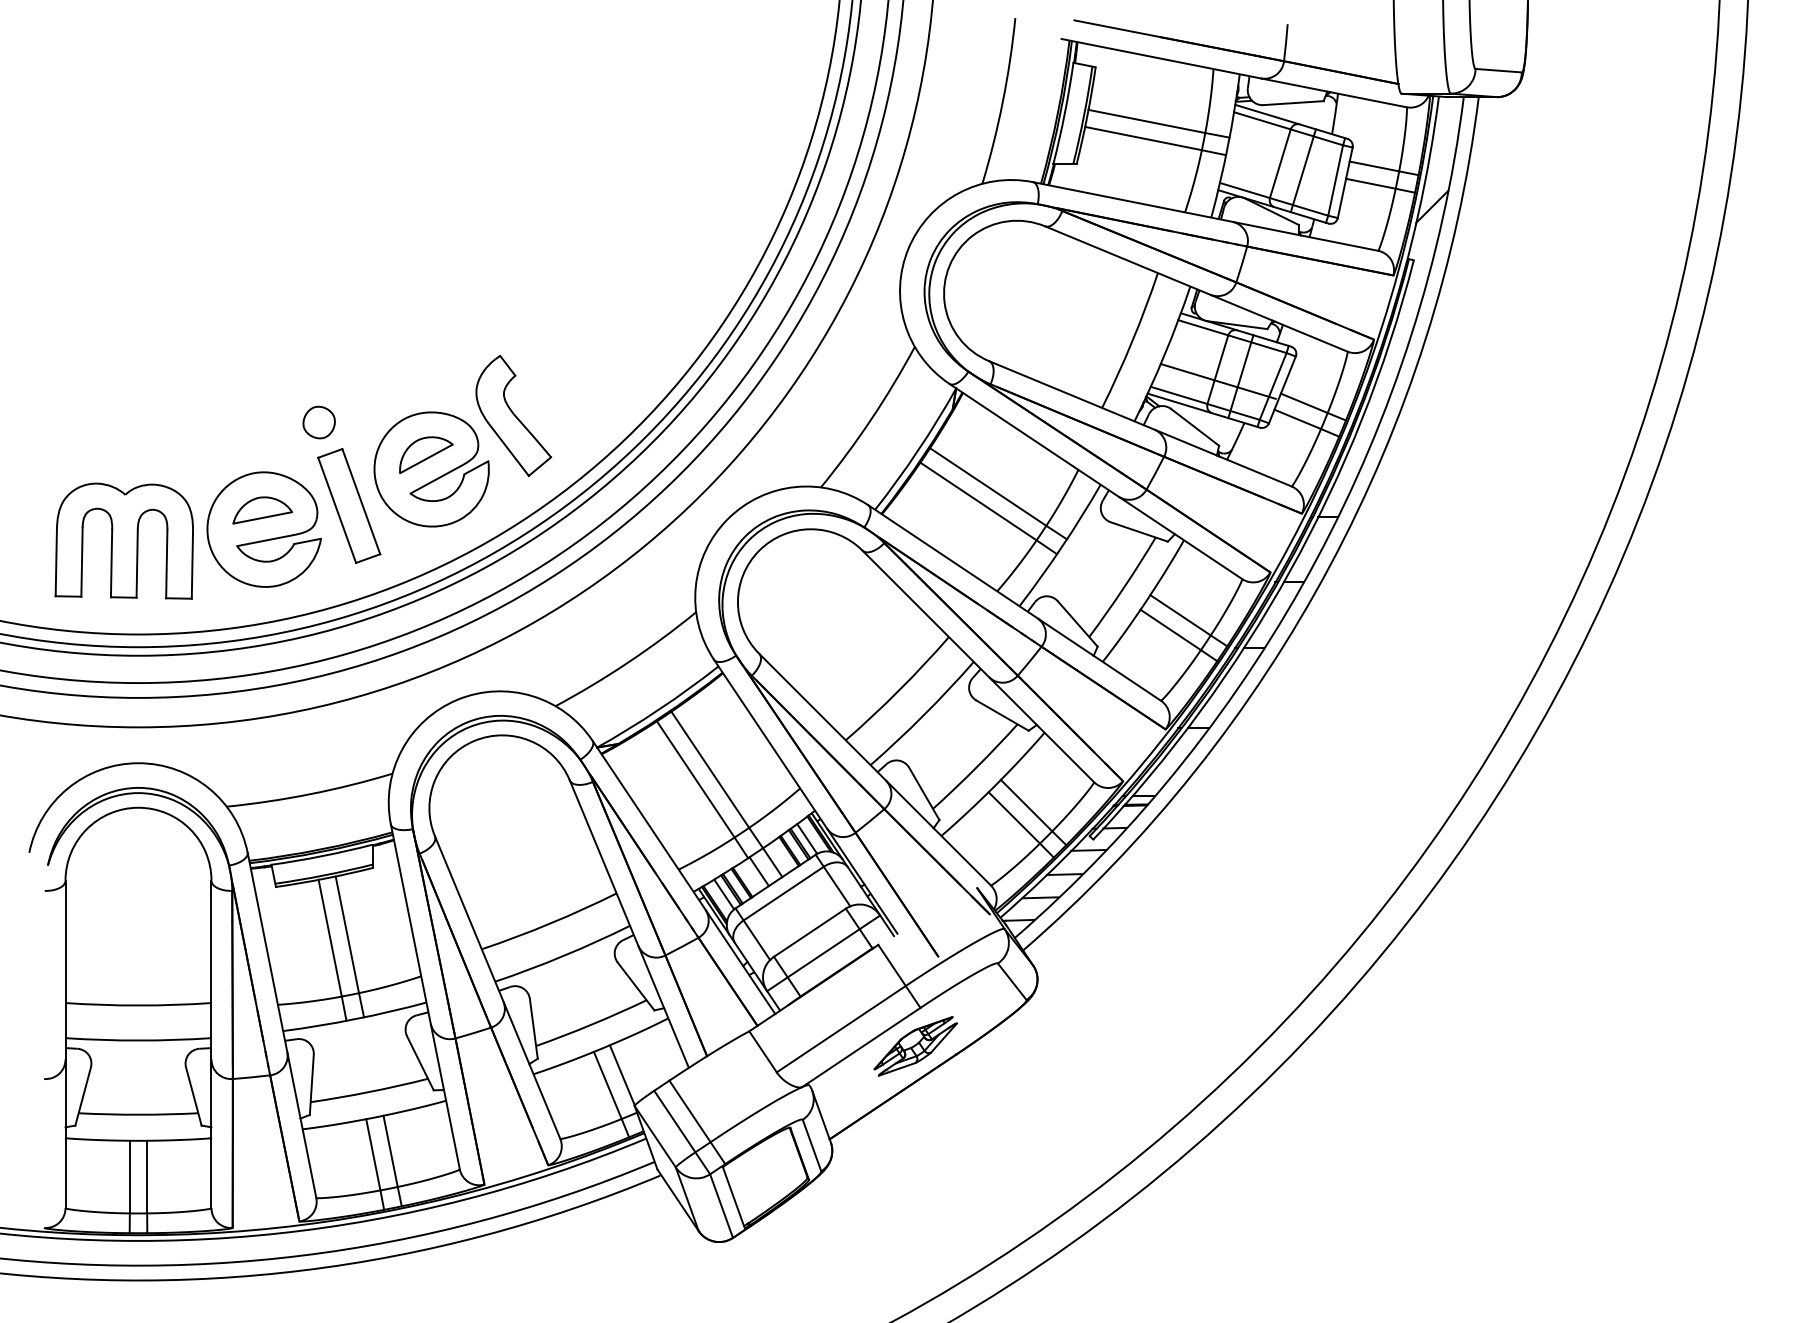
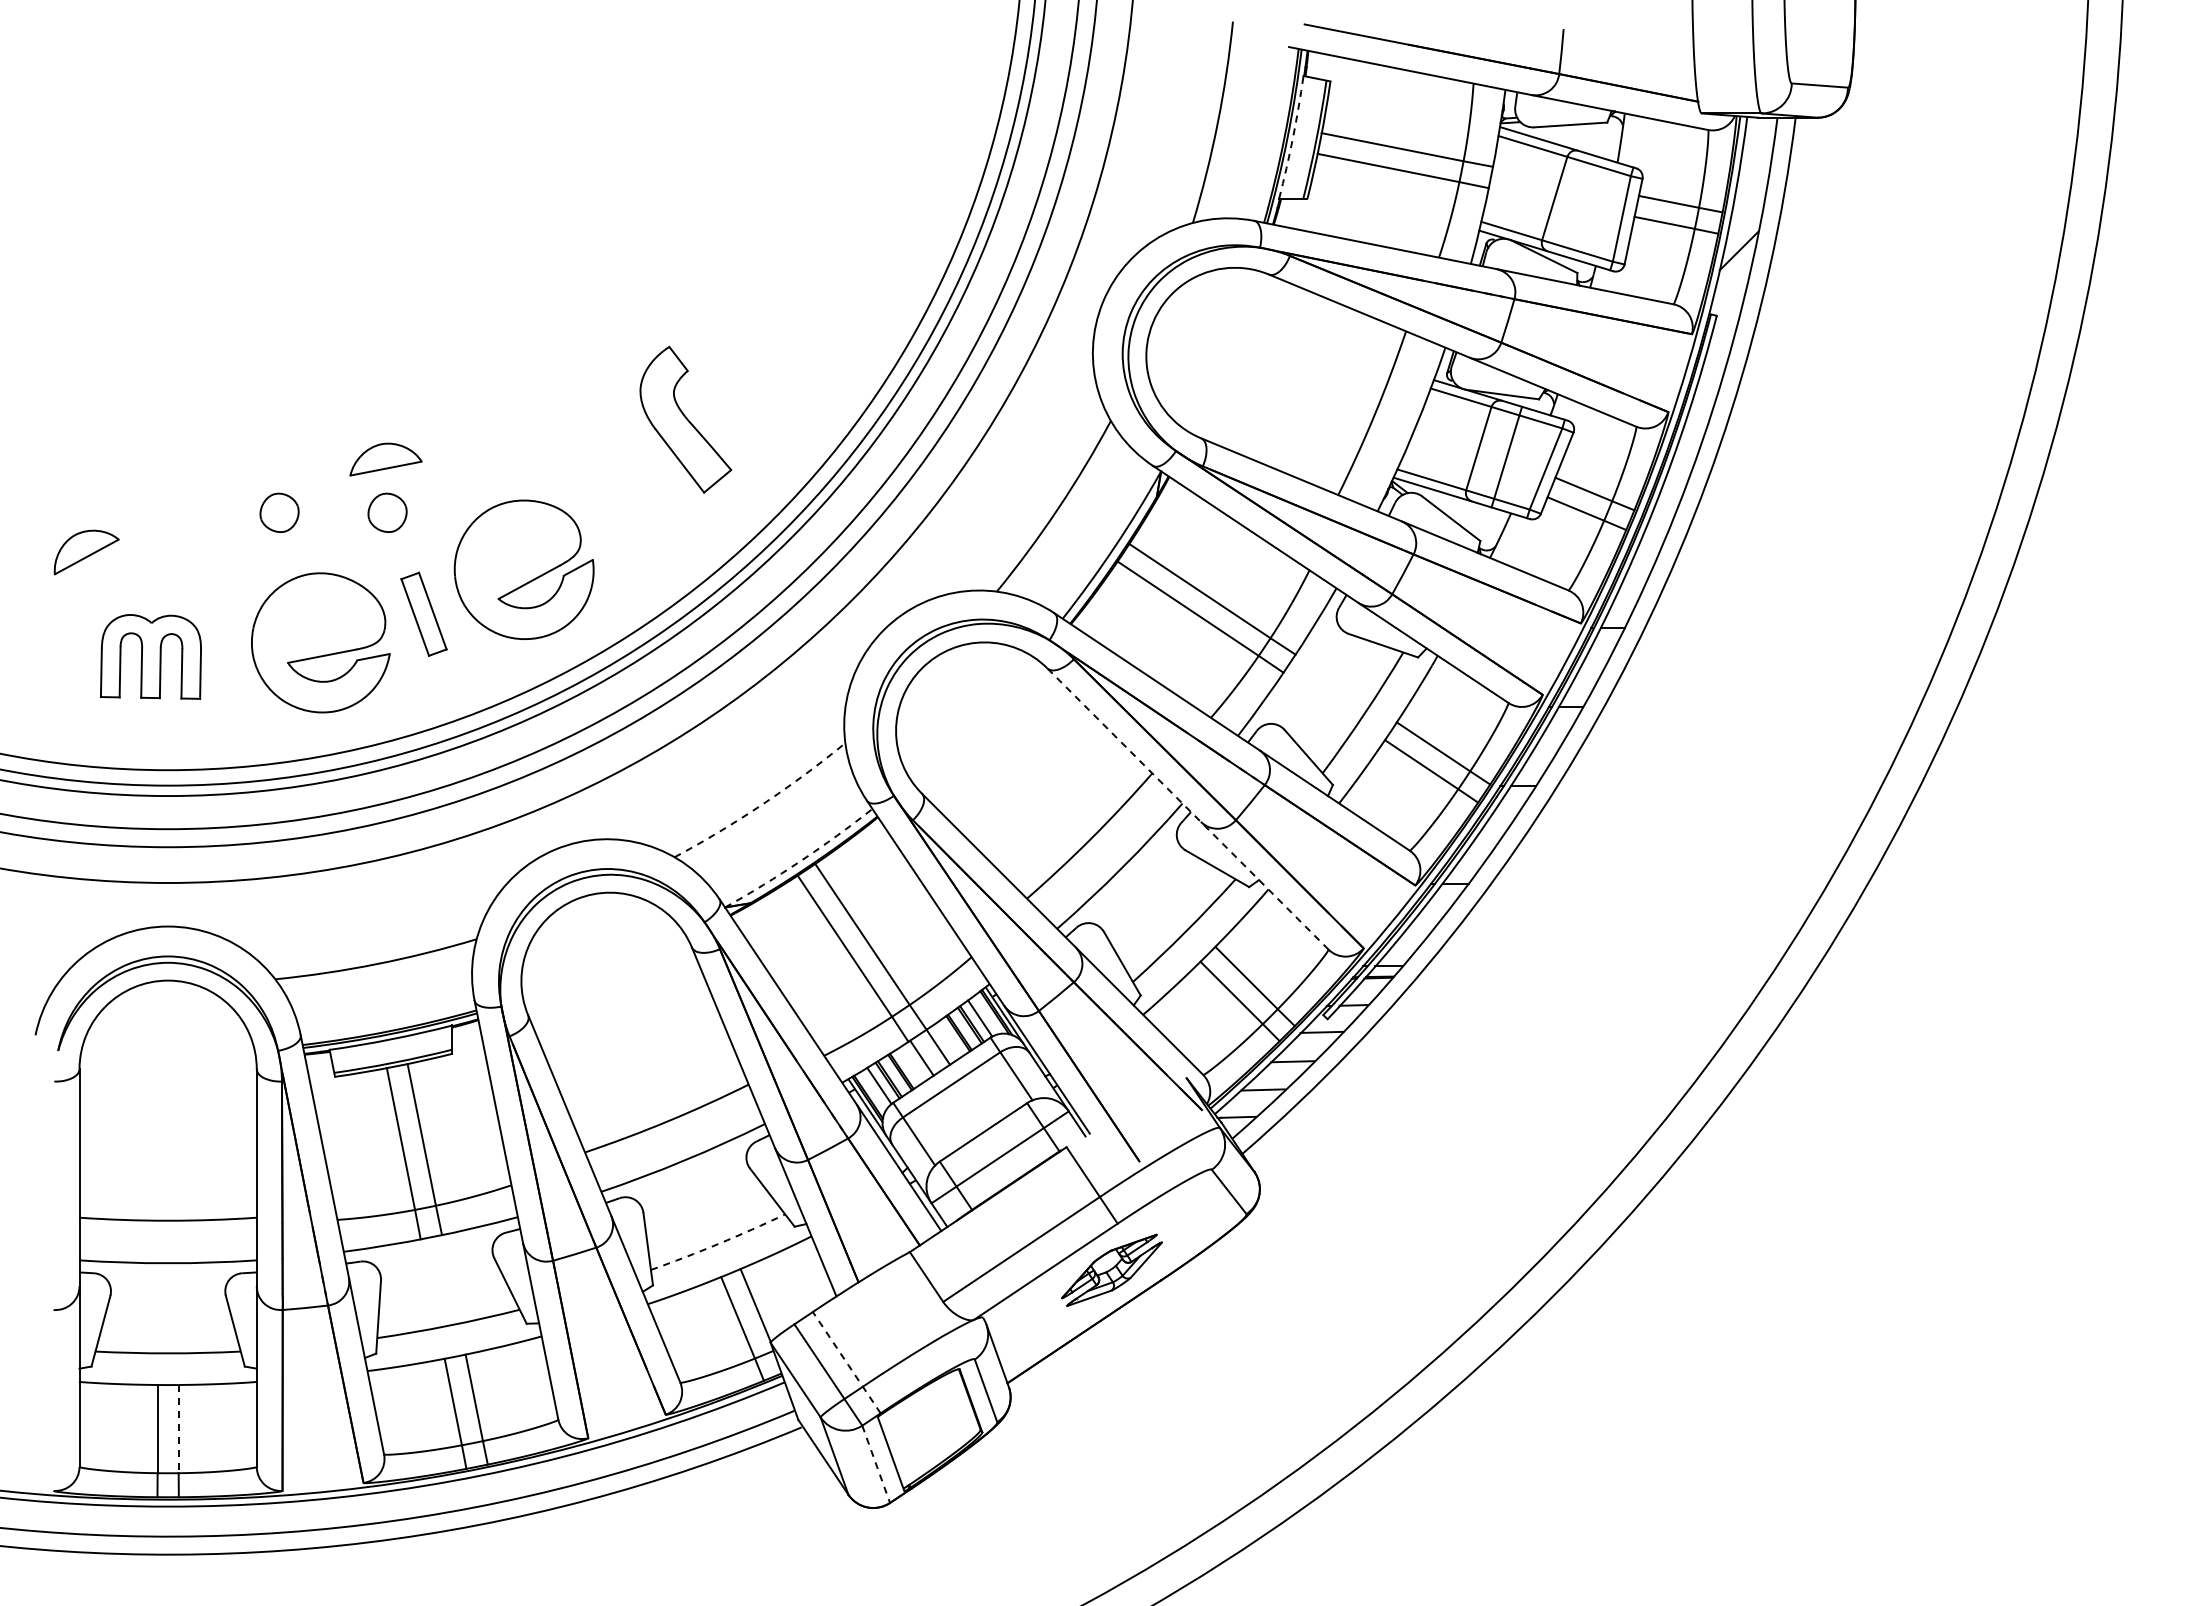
arc: (1065, 113) -> (1293, 137), solid -> dashed
line: (1303, 170) -> (1582, 206), removed
line: (1218, 381) -> (1479, 462), removed
part: (513, 415) -> (685, 419), moved
part: (230, 422) -> (279, 512), added
part: (426, 455) -> (86, 552), moved
part: (348, 506) -> (423, 614), size x0.6
part: (262, 510) -> (385, 459), moved
part: (123, 540) -> (150, 656), size x0.6
arc: (627, 662) -> (762, 804), solid -> dashed
line: (977, 666) -> (1187, 809), solid -> dashed
arc: (659, 709) -> (800, 861), solid -> dashed
arc: (591, 1024) -> (718, 1243), solid -> dashed
line: (697, 1122) -> (846, 1362), solid -> dashed
line: (147, 1177) -> (178, 1429), solid -> dashed
line: (721, 1206) -> (876, 1464), solid -> dashed

